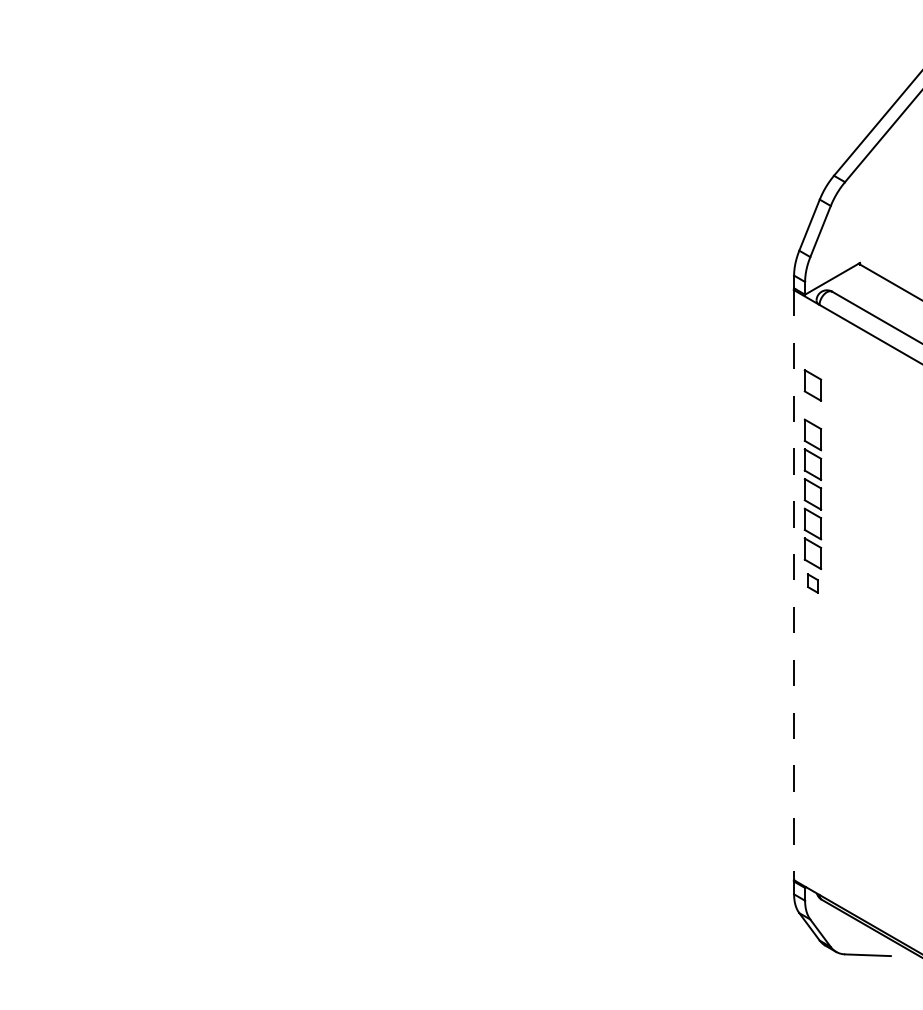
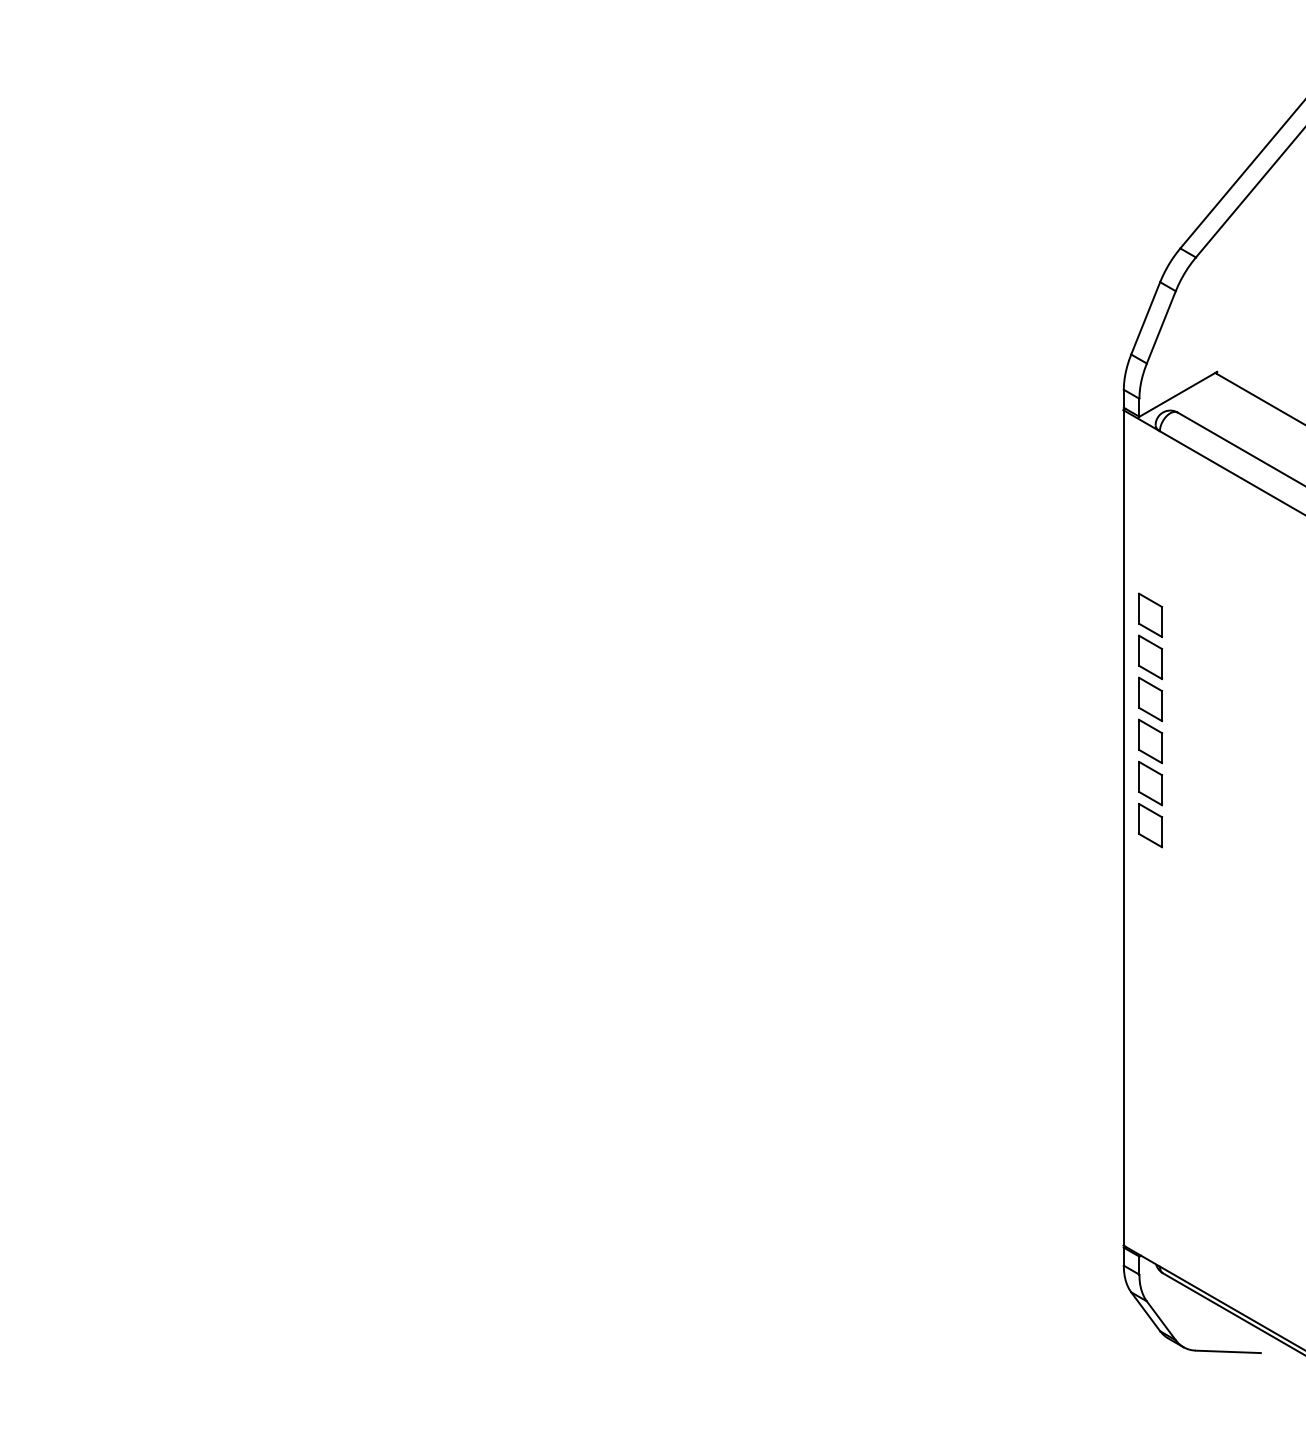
part: (812, 384) -> (1150, 544), removed
part: (812, 583) -> (1150, 825), size x1.67
line: (793, 584) -> (1123, 827), dashed -> solid

